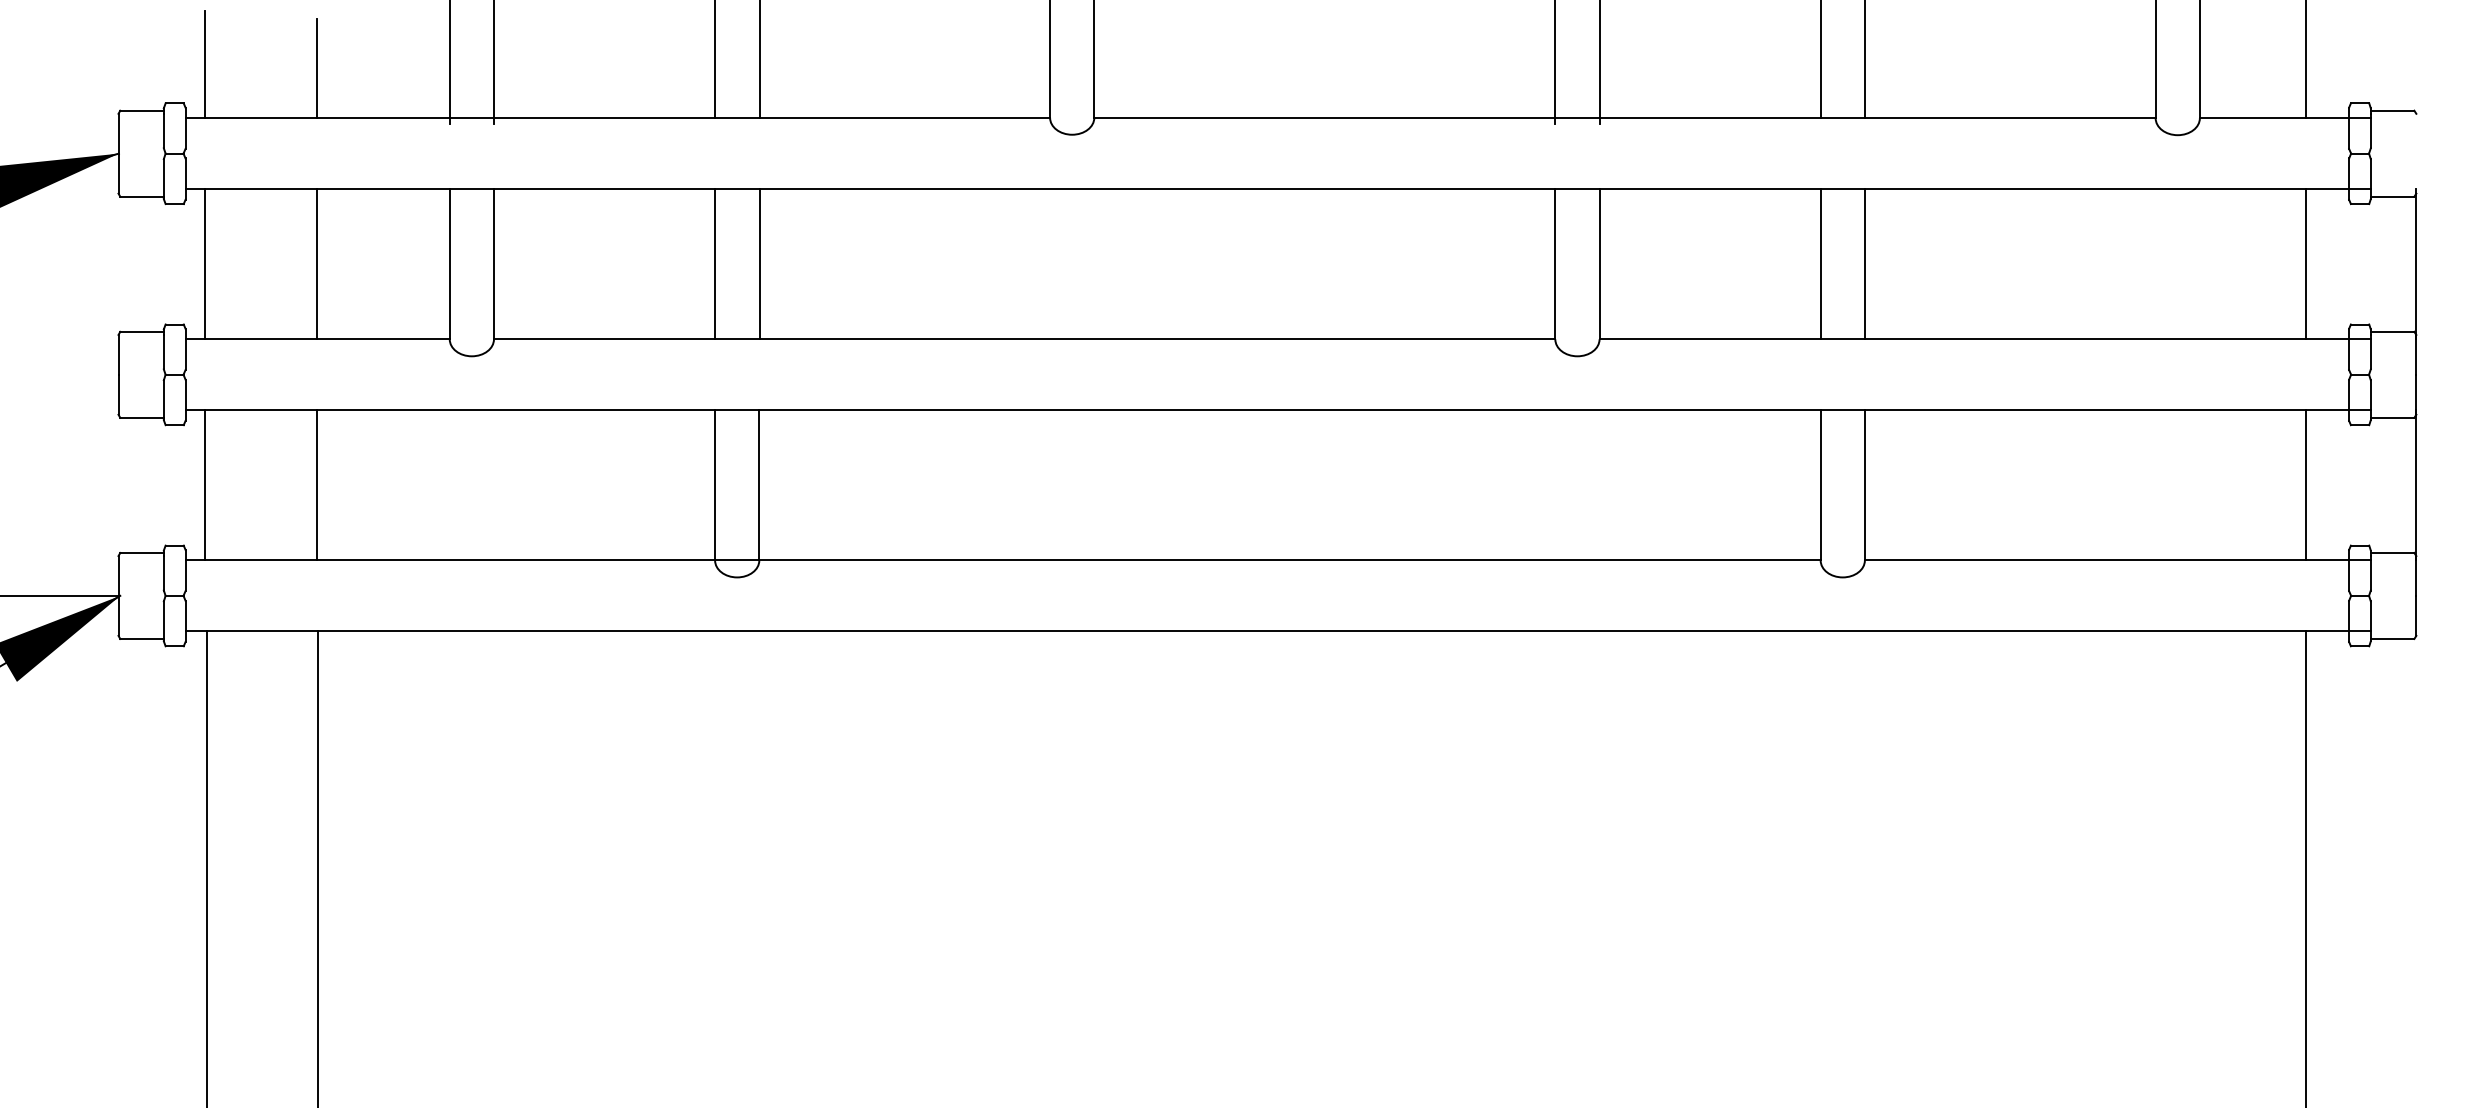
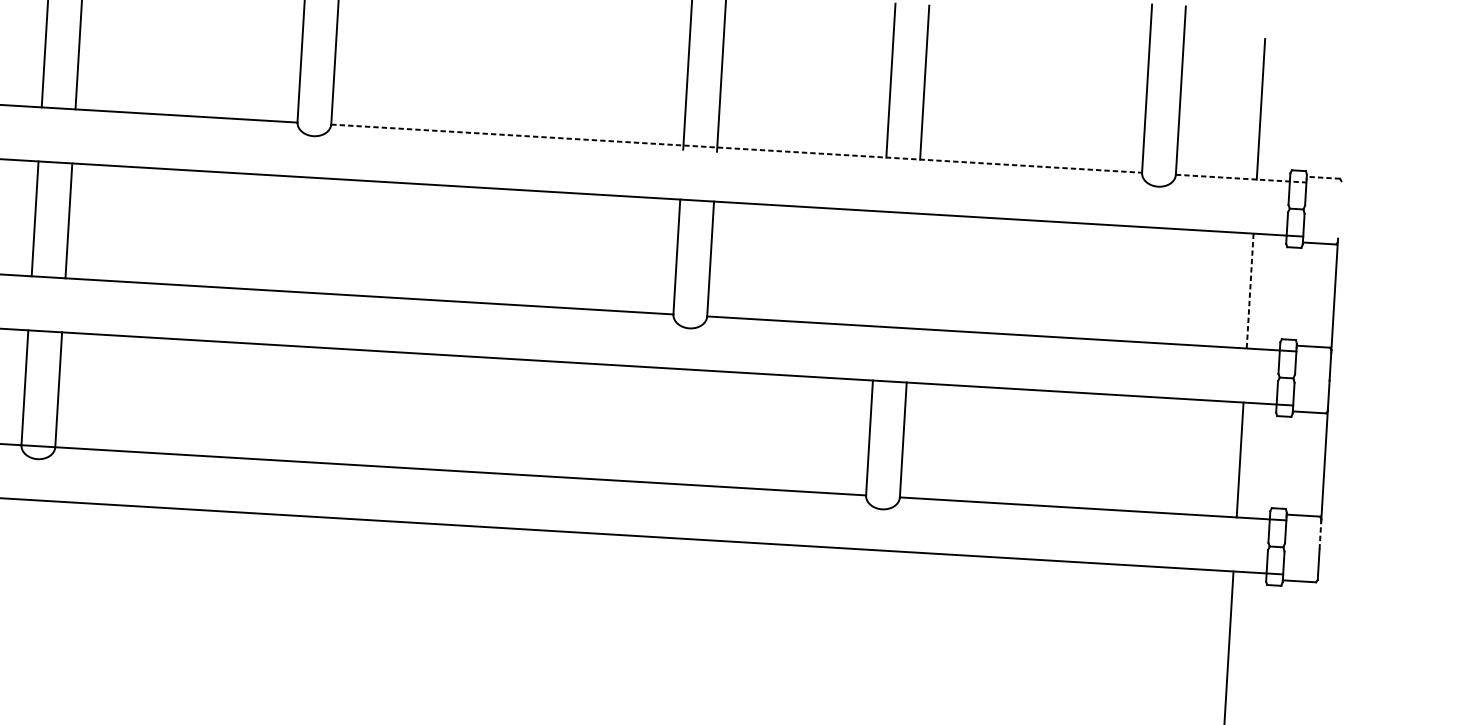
line: (2392, 110) -> (1323, 177), solid -> dashed
line: (1624, 118) -> (736, 148), solid -> dashed
line: (2285, 118) -> (1241, 178), solid -> dashed
line: (1820, 264) -> (879, 269), removed
line: (1865, 264) -> (913, 271), removed
line: (2305, 264) -> (1249, 291), solid -> dashed
line: (2416, 575) -> (1320, 533), solid -> dashed

